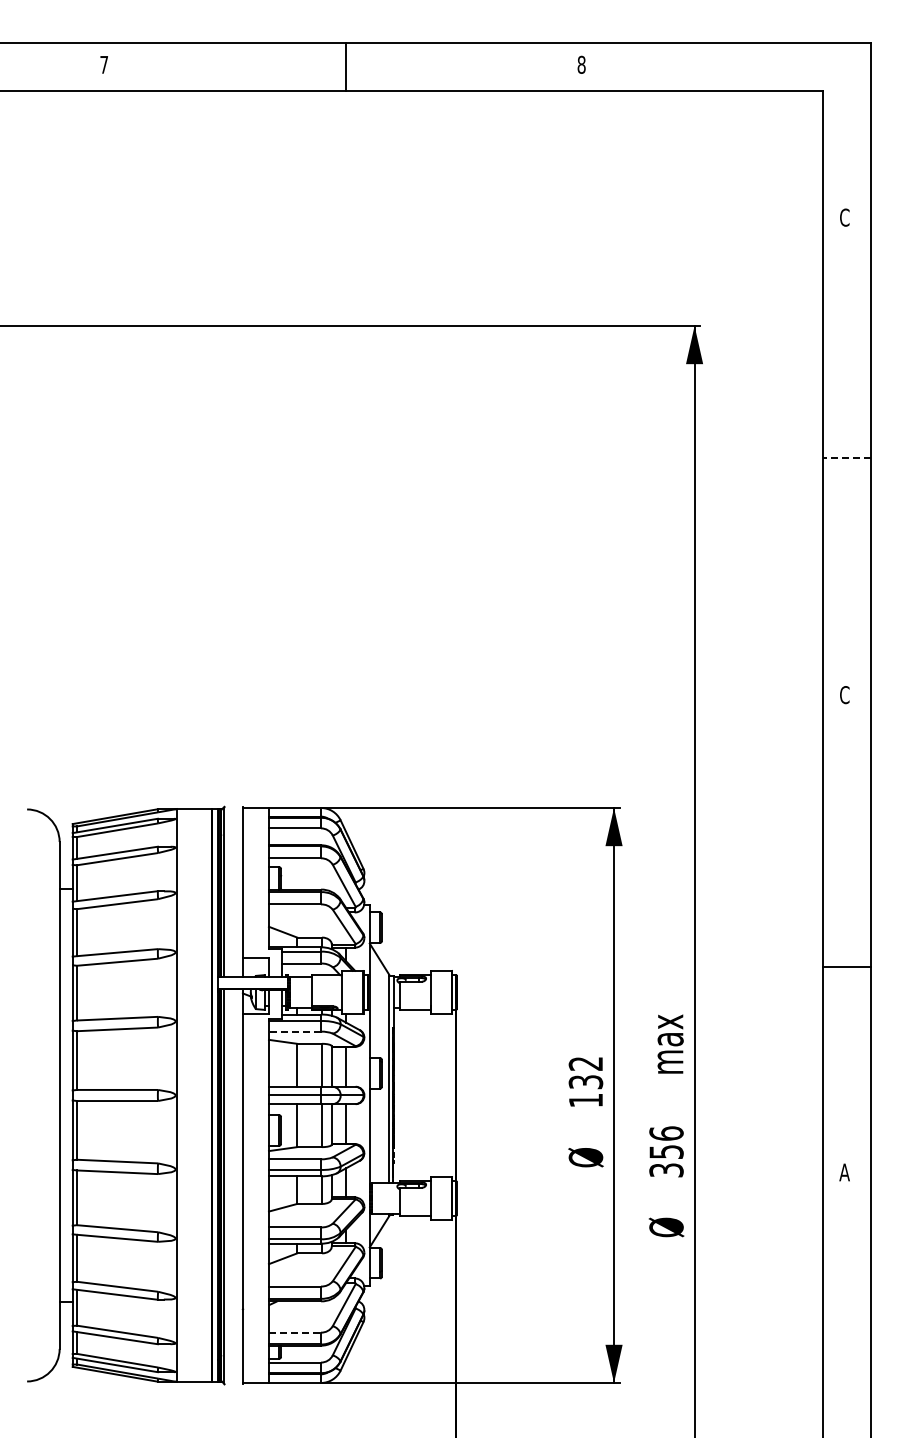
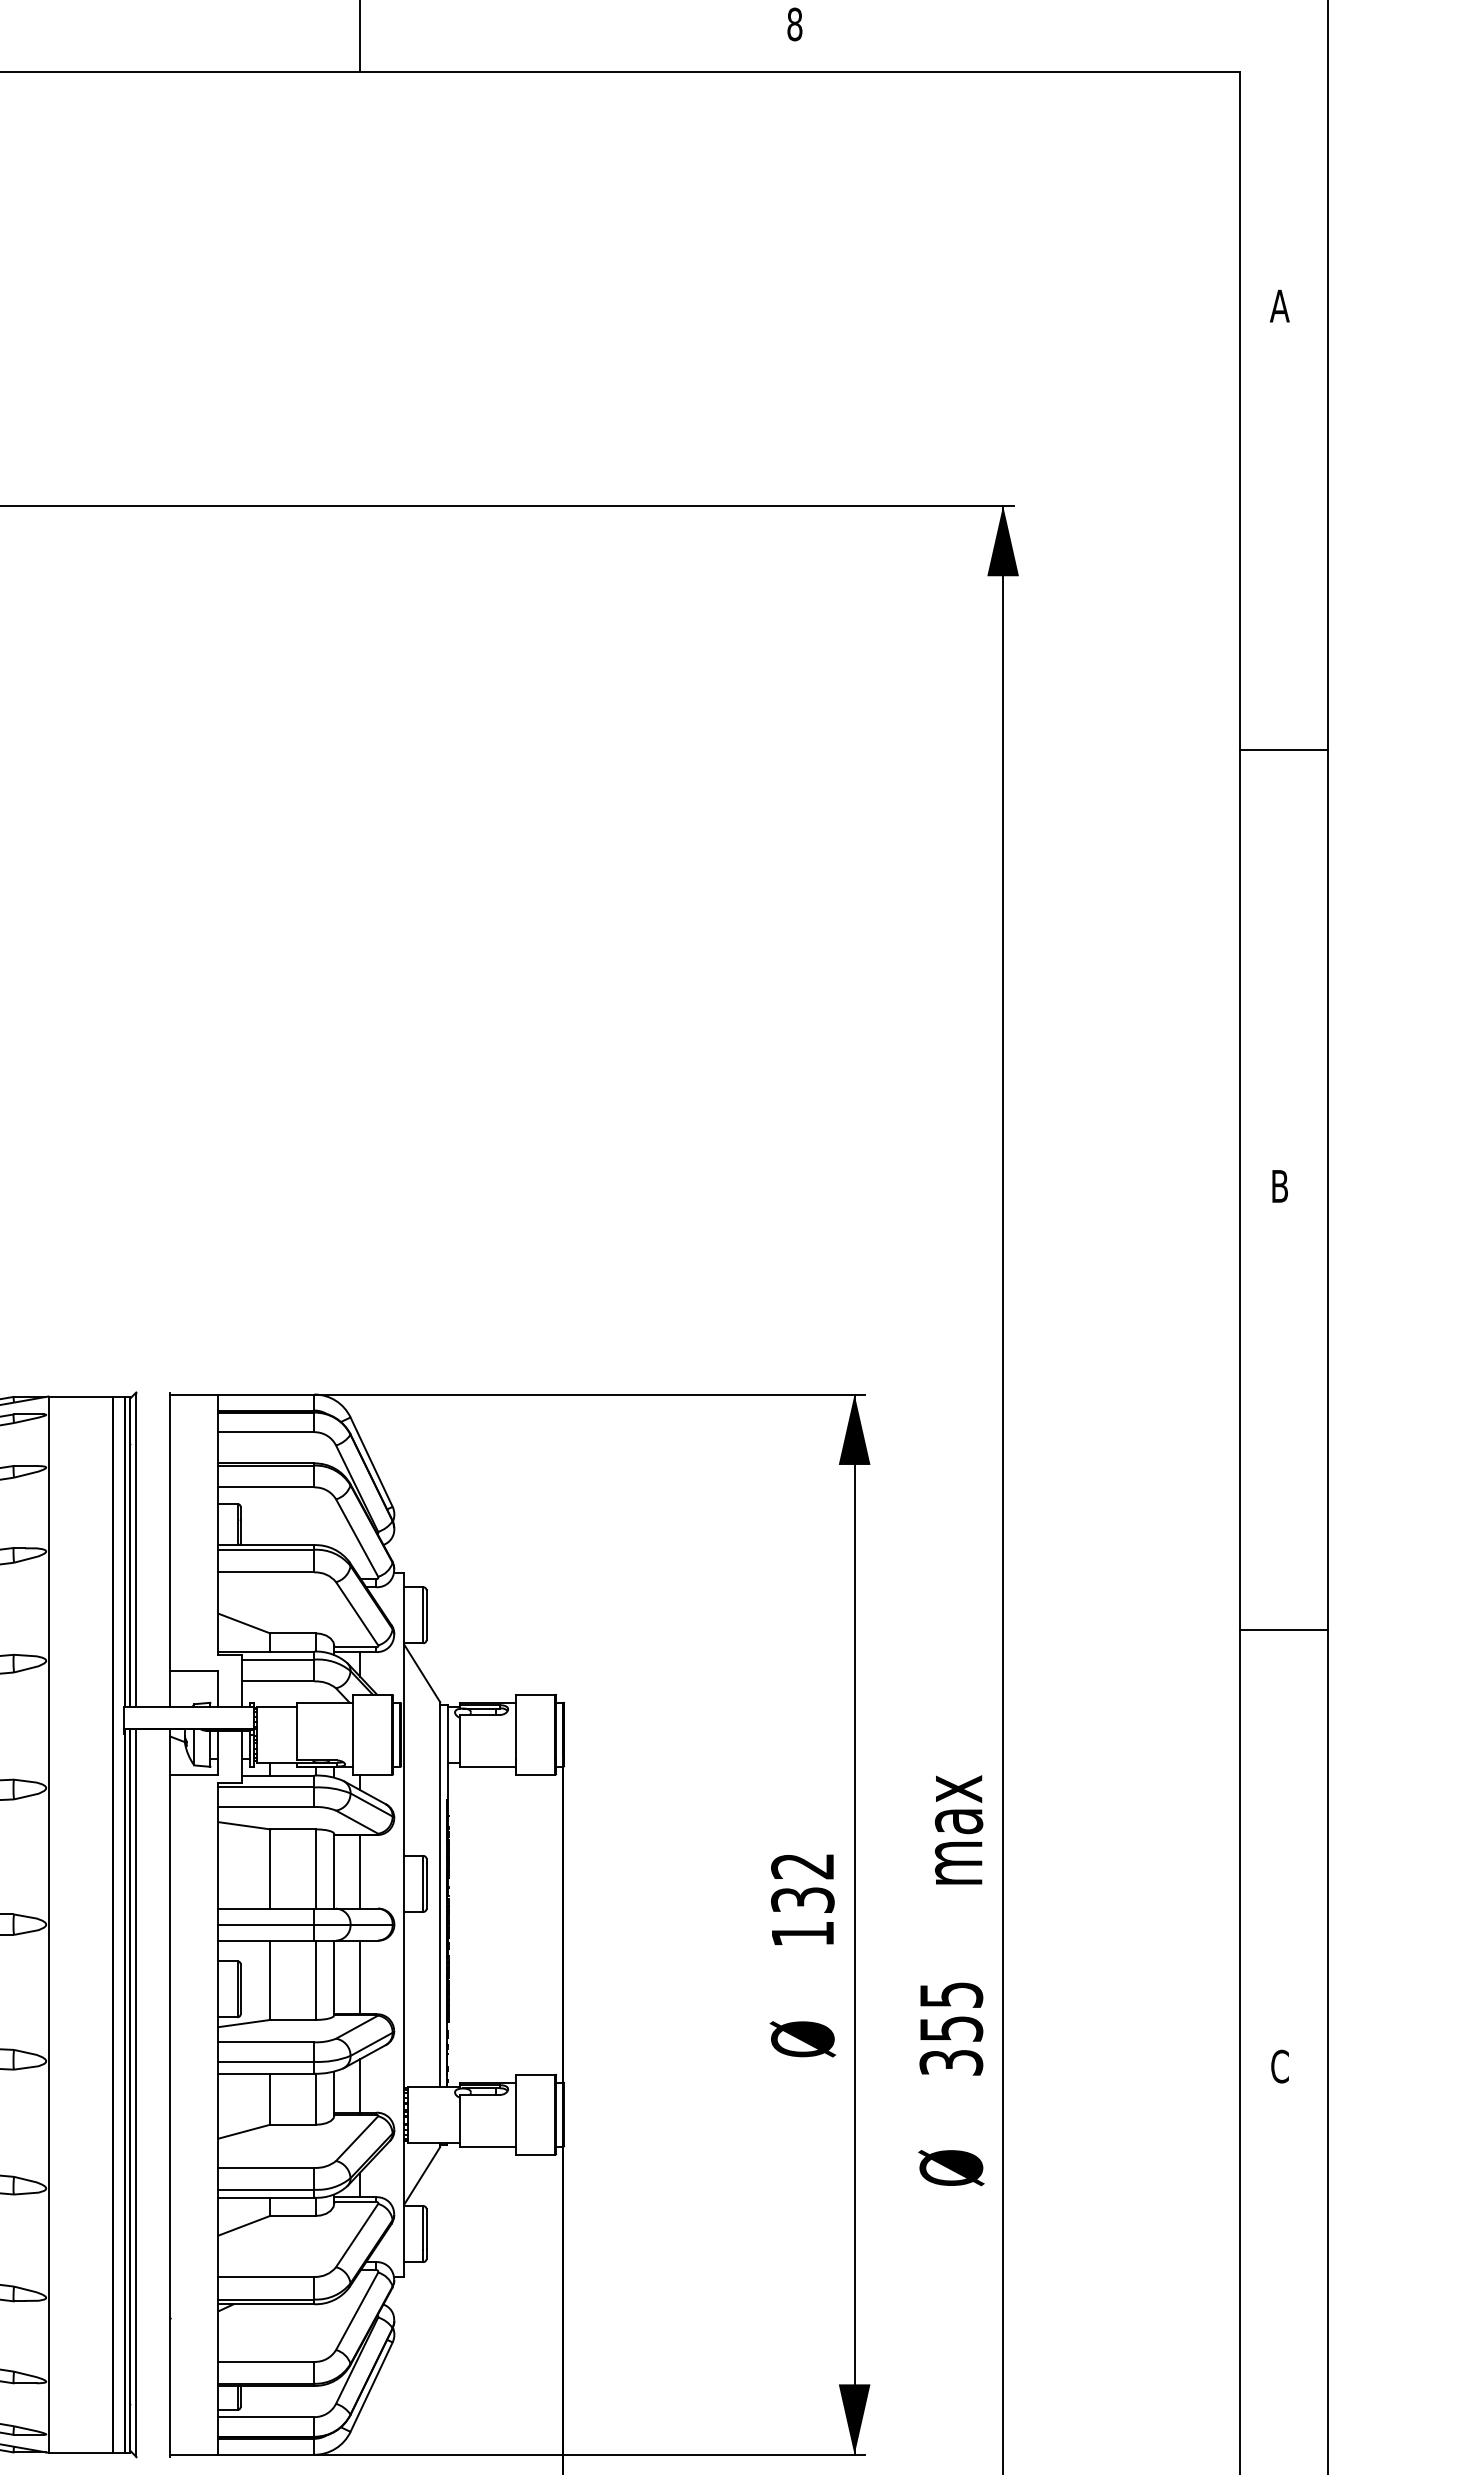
text: (844, 217) -> (1279, 305), C -> A
line: (847, 458) -> (1285, 750), dashed -> solid
text: (844, 695) -> (1279, 1187), C -> B
line: (846, 966) -> (1283, 1629), moved
line: (294, 1031) -> (265, 1806), dashed -> solid
text: (666, 1133) -> (951, 1994), 356 -> 355
text: (844, 1172) -> (1279, 2066), A -> C
line: (295, 1332) -> (267, 2361), dashed -> solid

